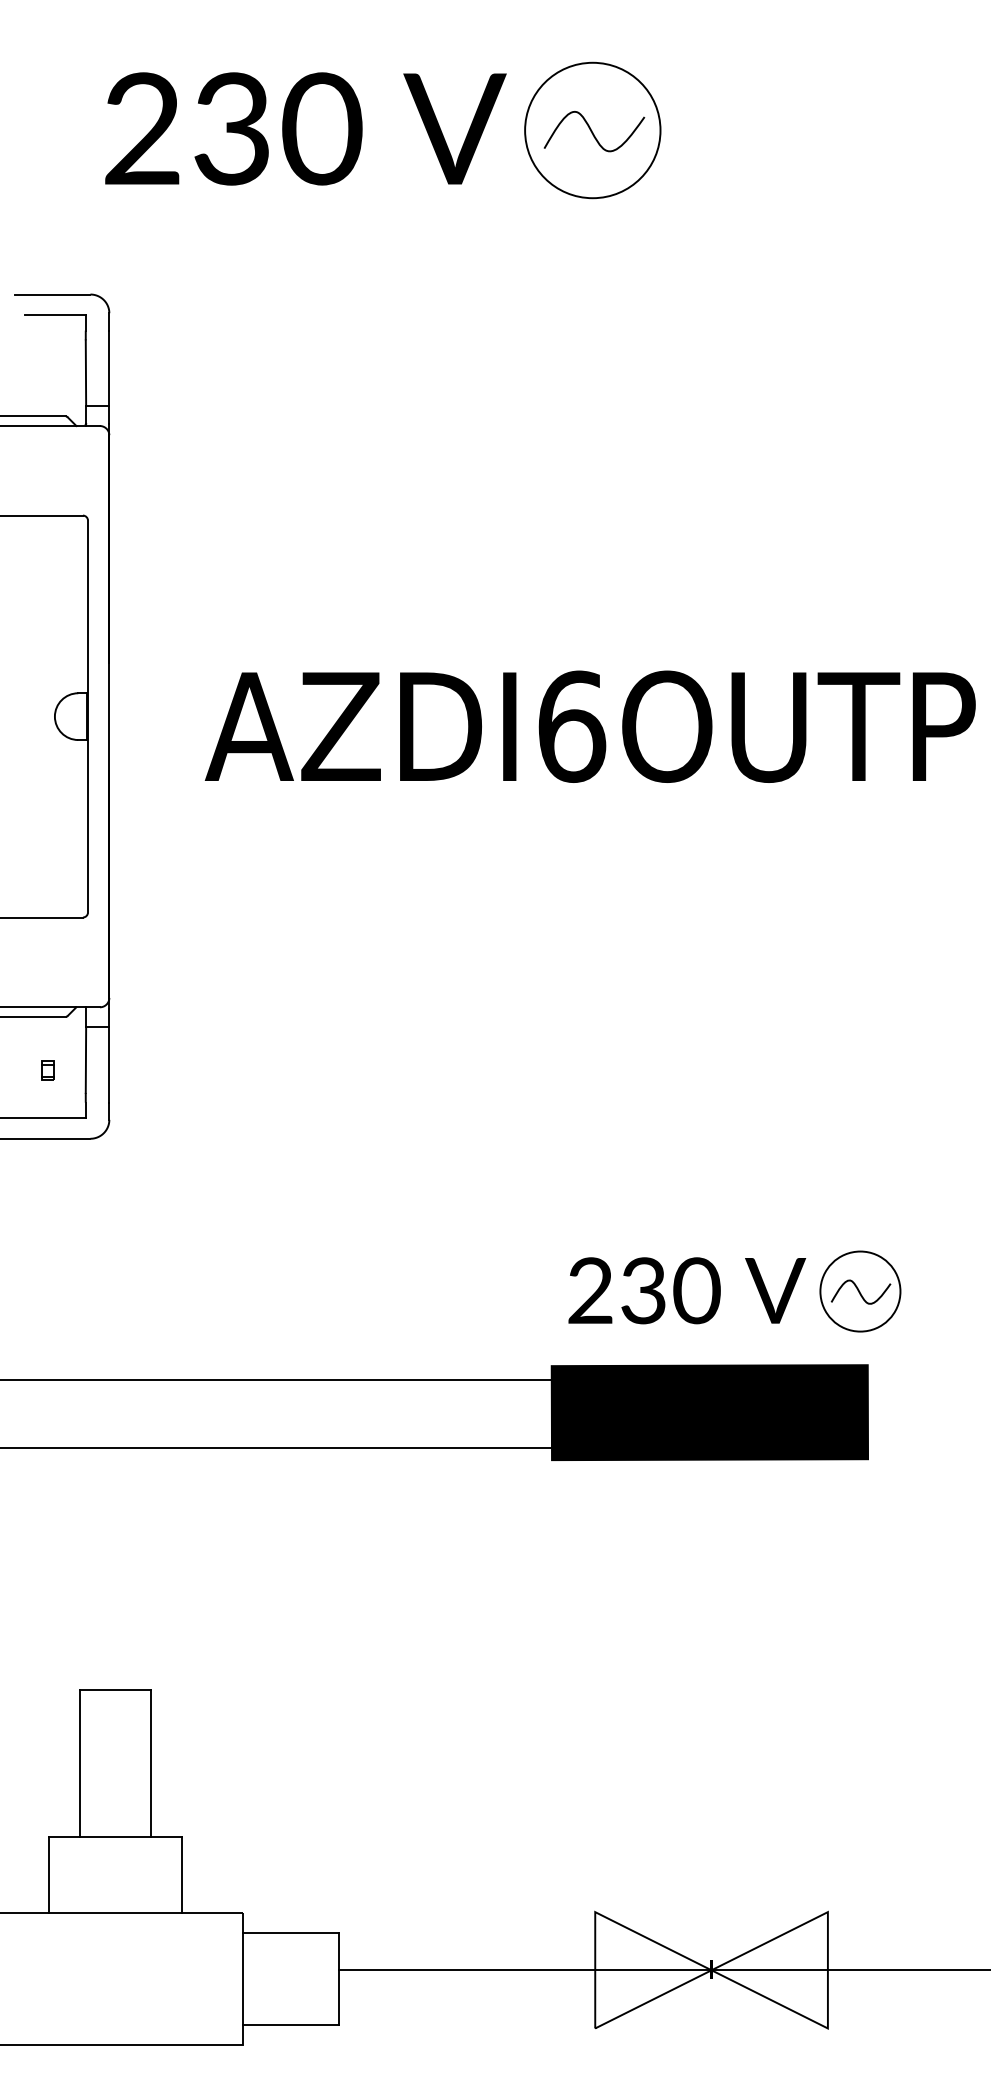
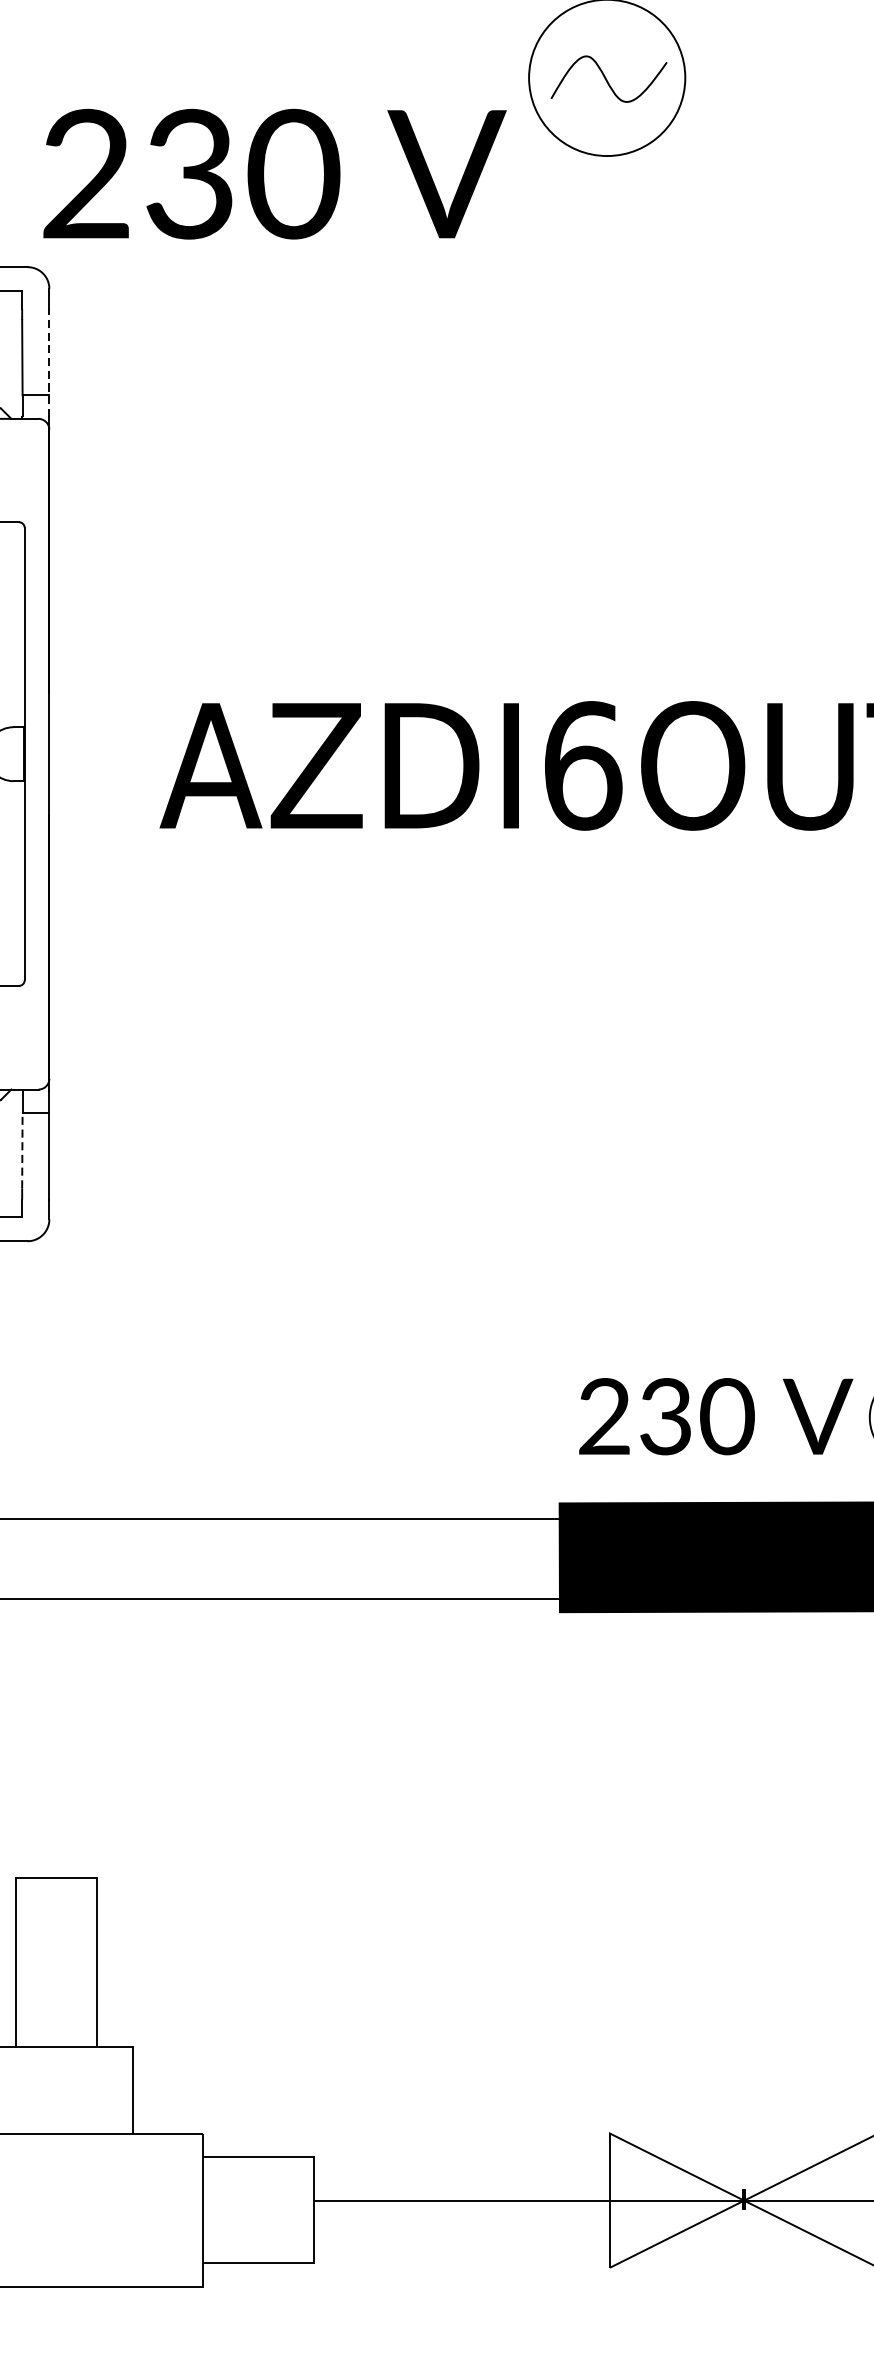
text: (305, 128) -> (274, 173), moved
line: (109, 377) -> (49, 362), solid -> dashed
line: (85, 1060) -> (21, 1150), solid -> dashed

